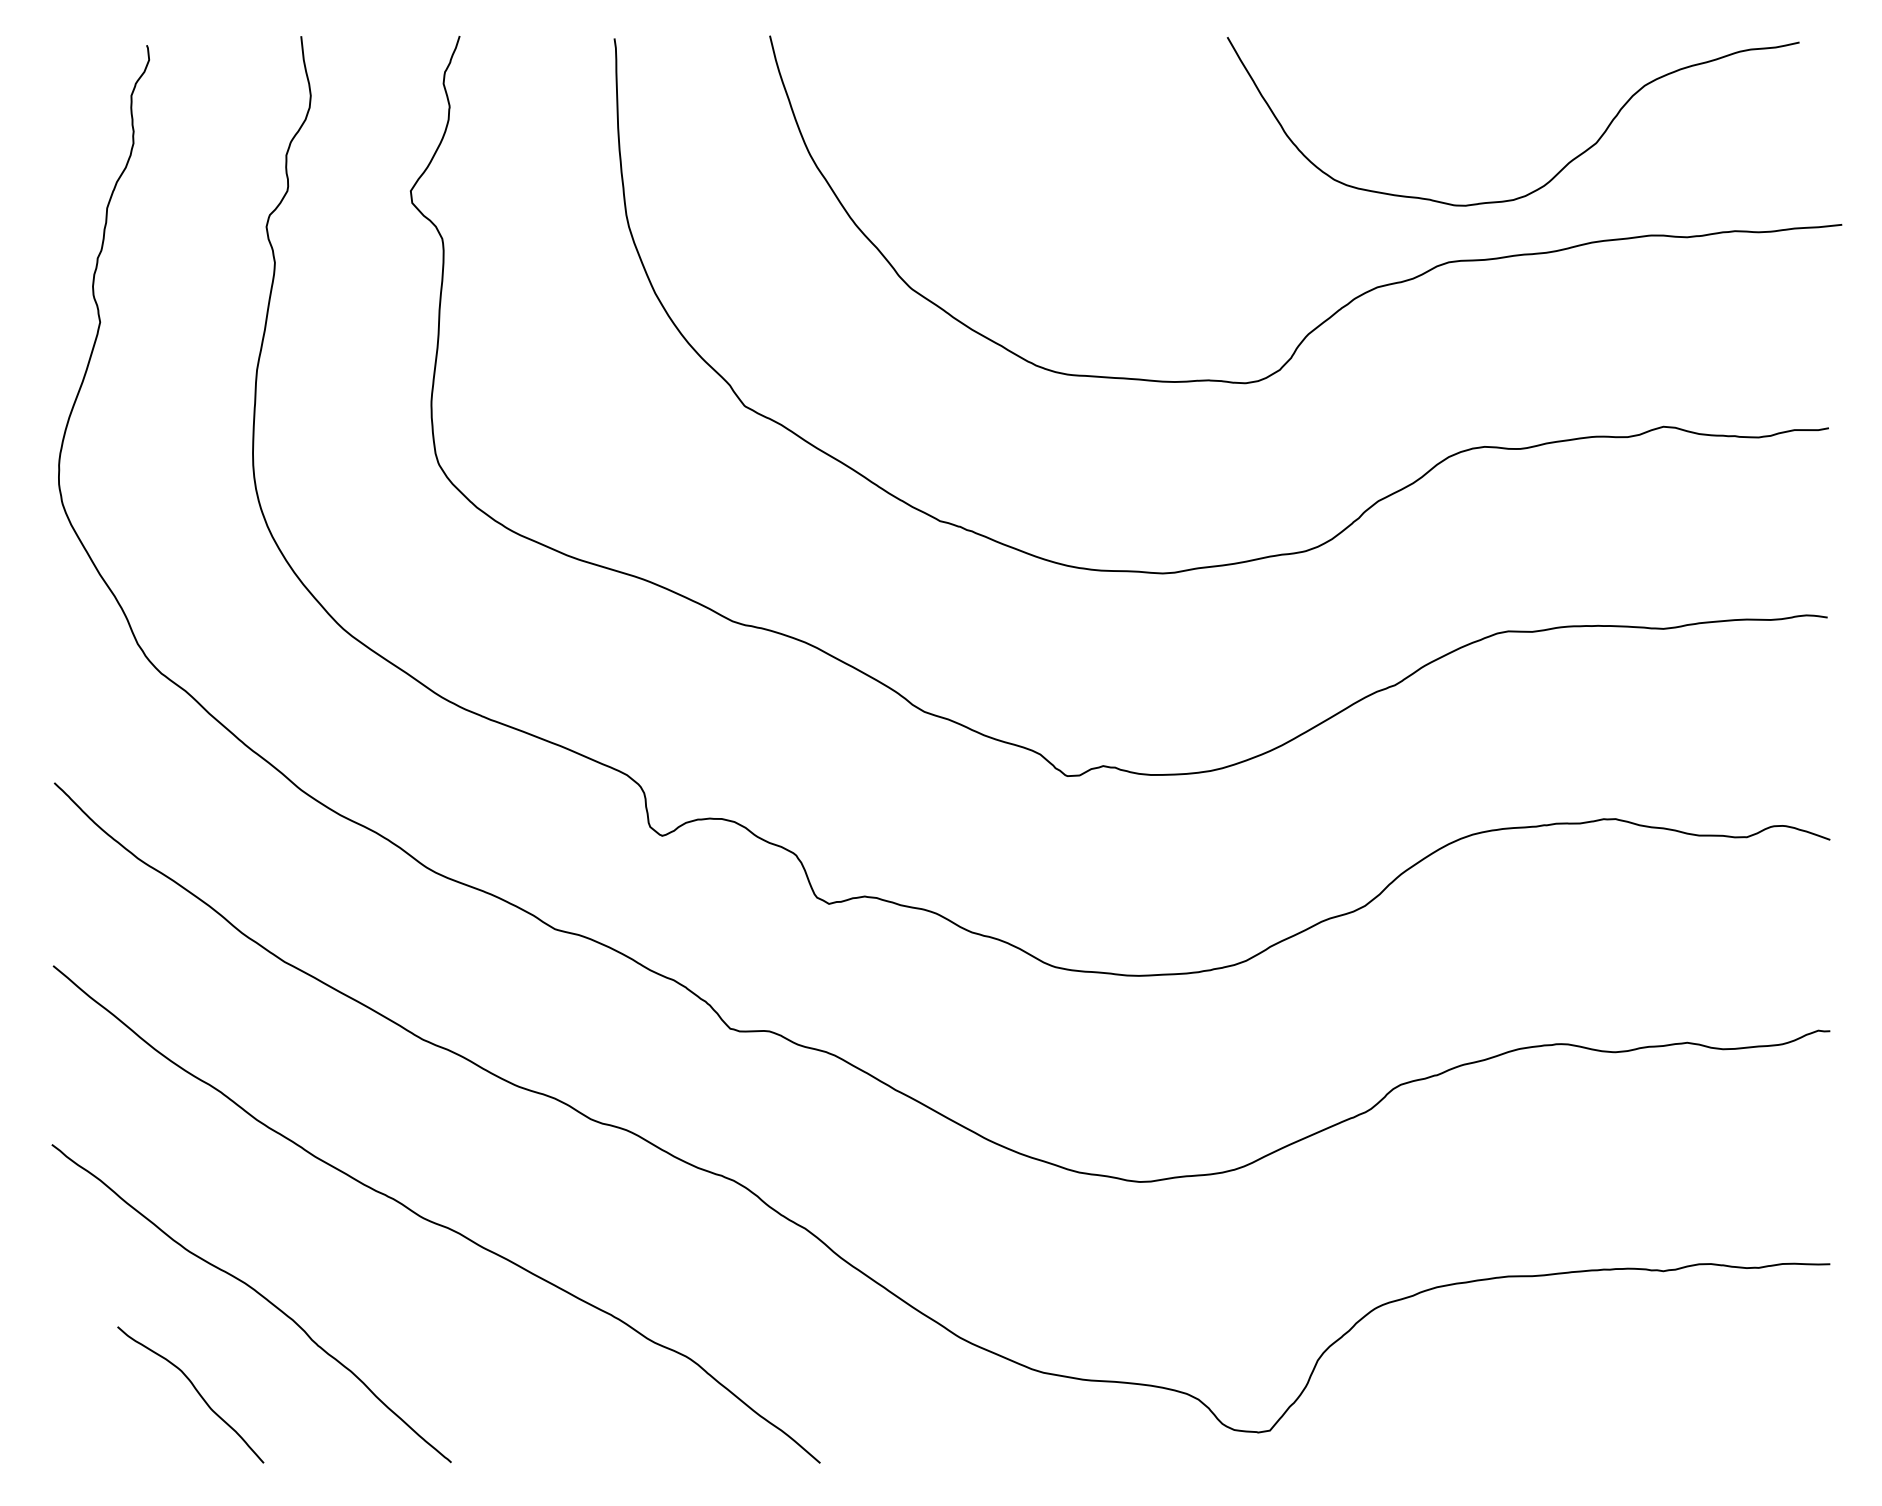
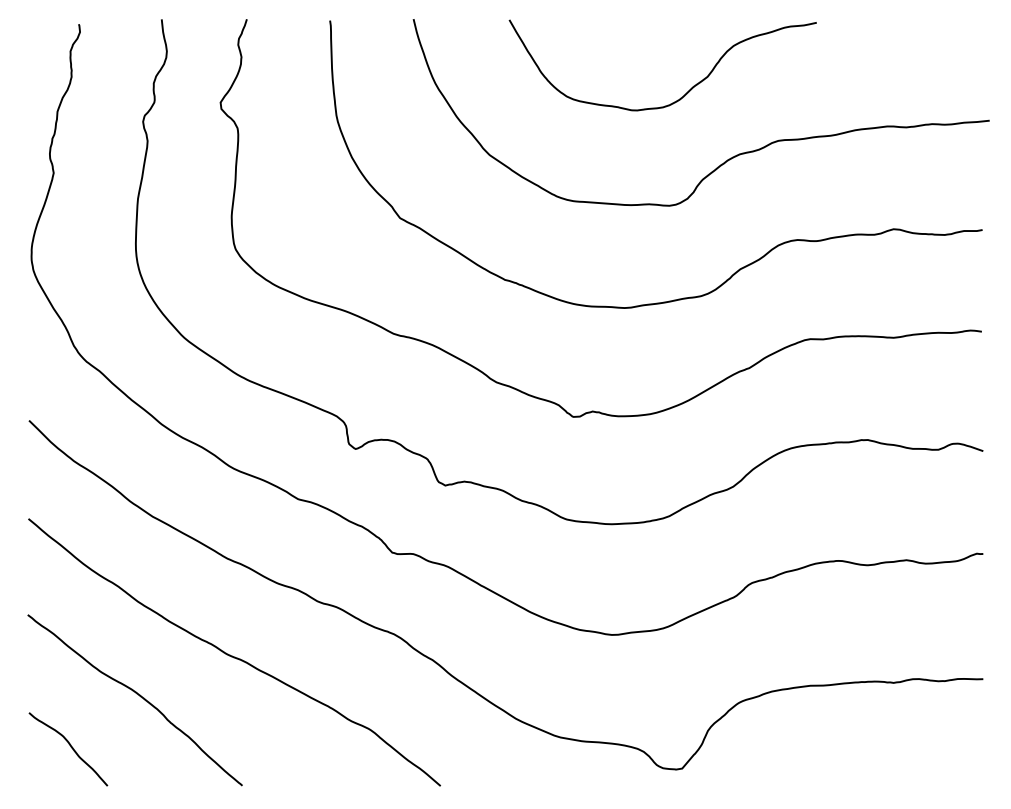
curve: (1560, 168) -> (688, 90), moved
curve: (194, 1391) -> (70, 747), moved

